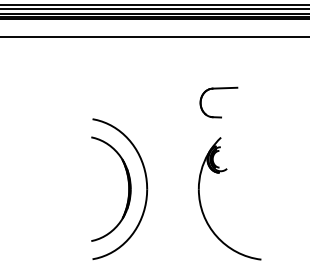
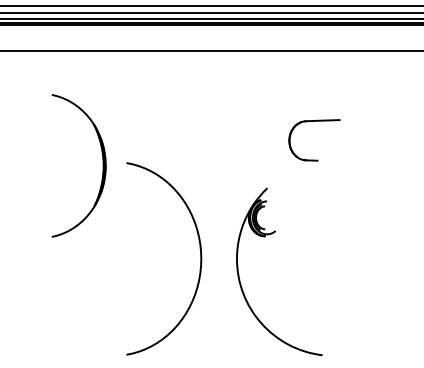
part: (218, 88) -> (314, 121), moved
part: (219, 173) -> (265, 237), moved
part: (128, 188) -> (102, 165), moved

